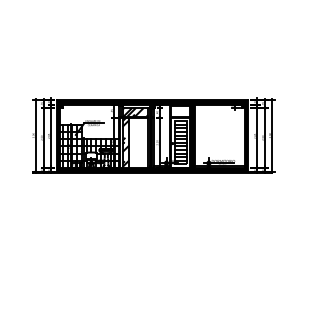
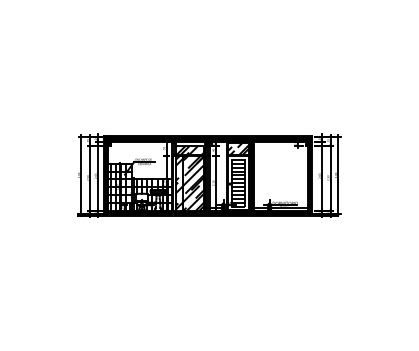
hatch: (180, 110) -> (238, 148), added
hatch: (137, 142) -> (192, 182), added

